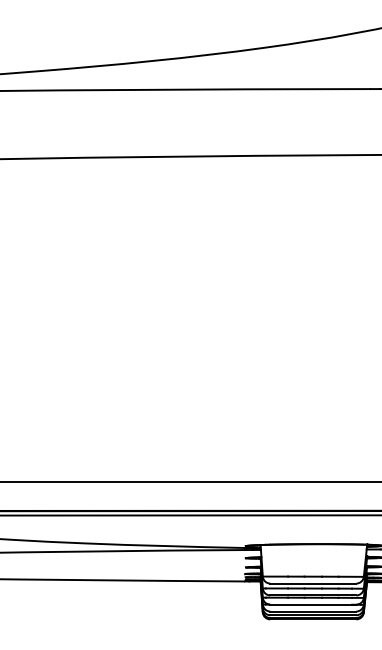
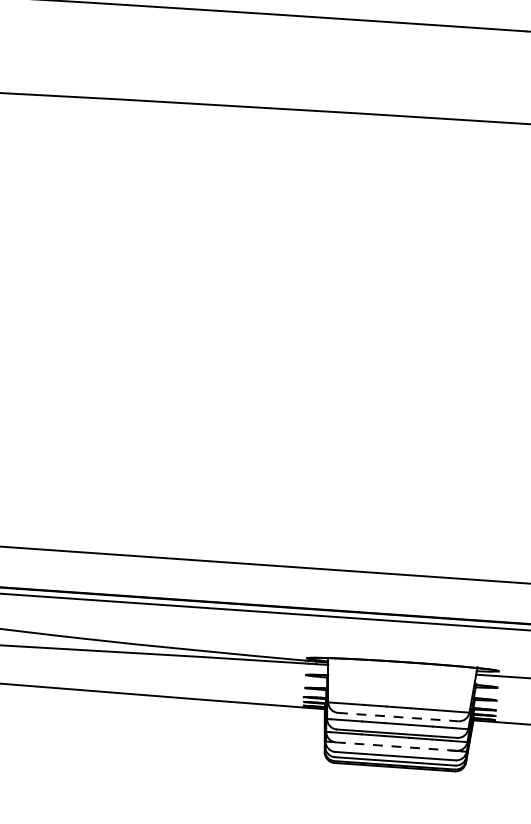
line: (313, 583) -> (398, 717), solid -> dashed
line: (313, 604) -> (396, 746), solid -> dashed

